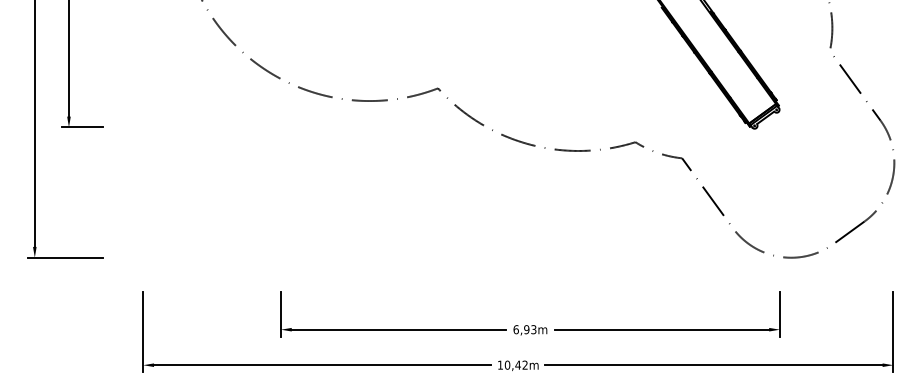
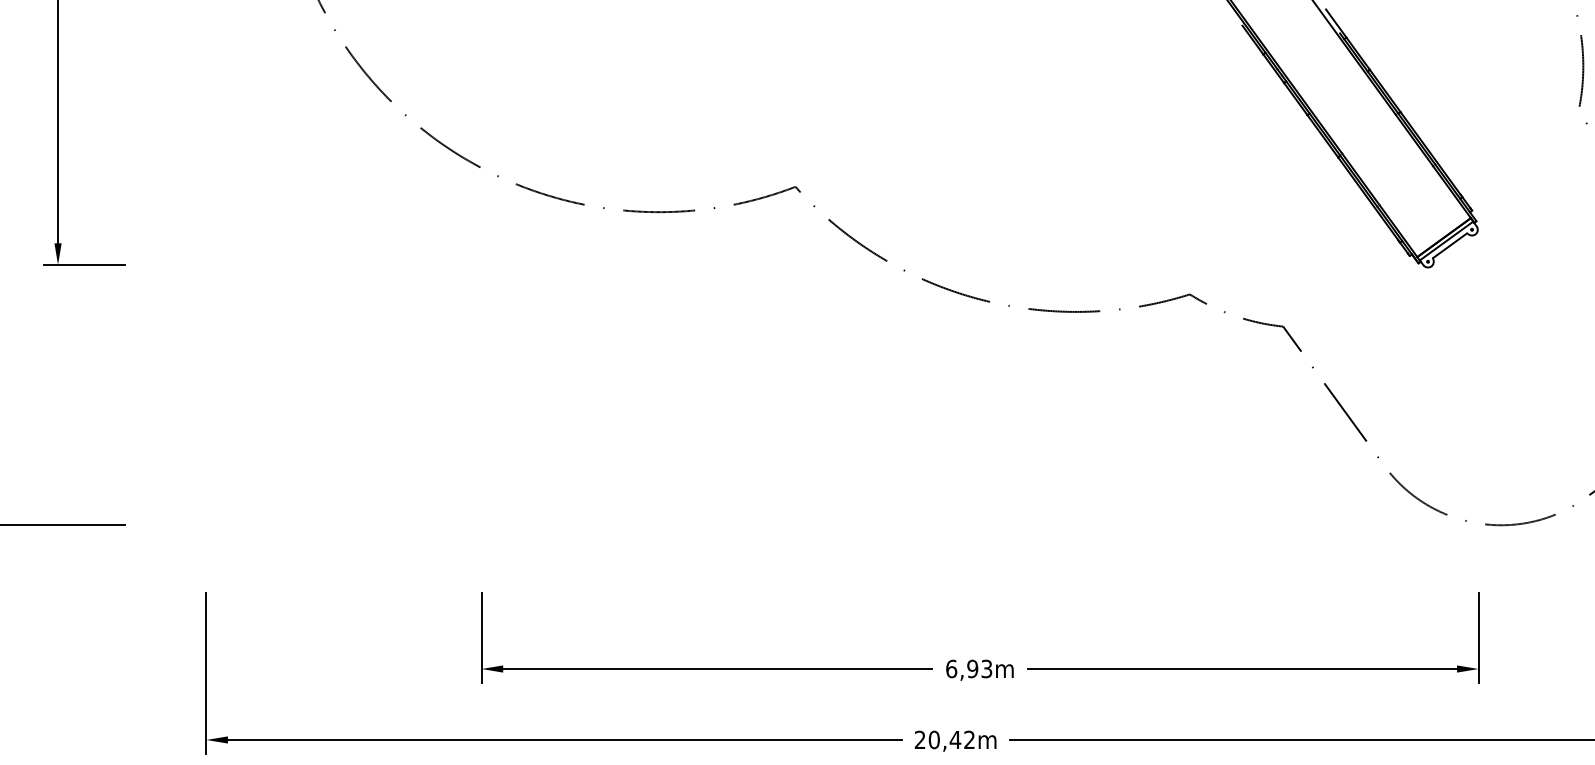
text: (499, 364) -> (918, 738), 10,42m -> 20,42m

